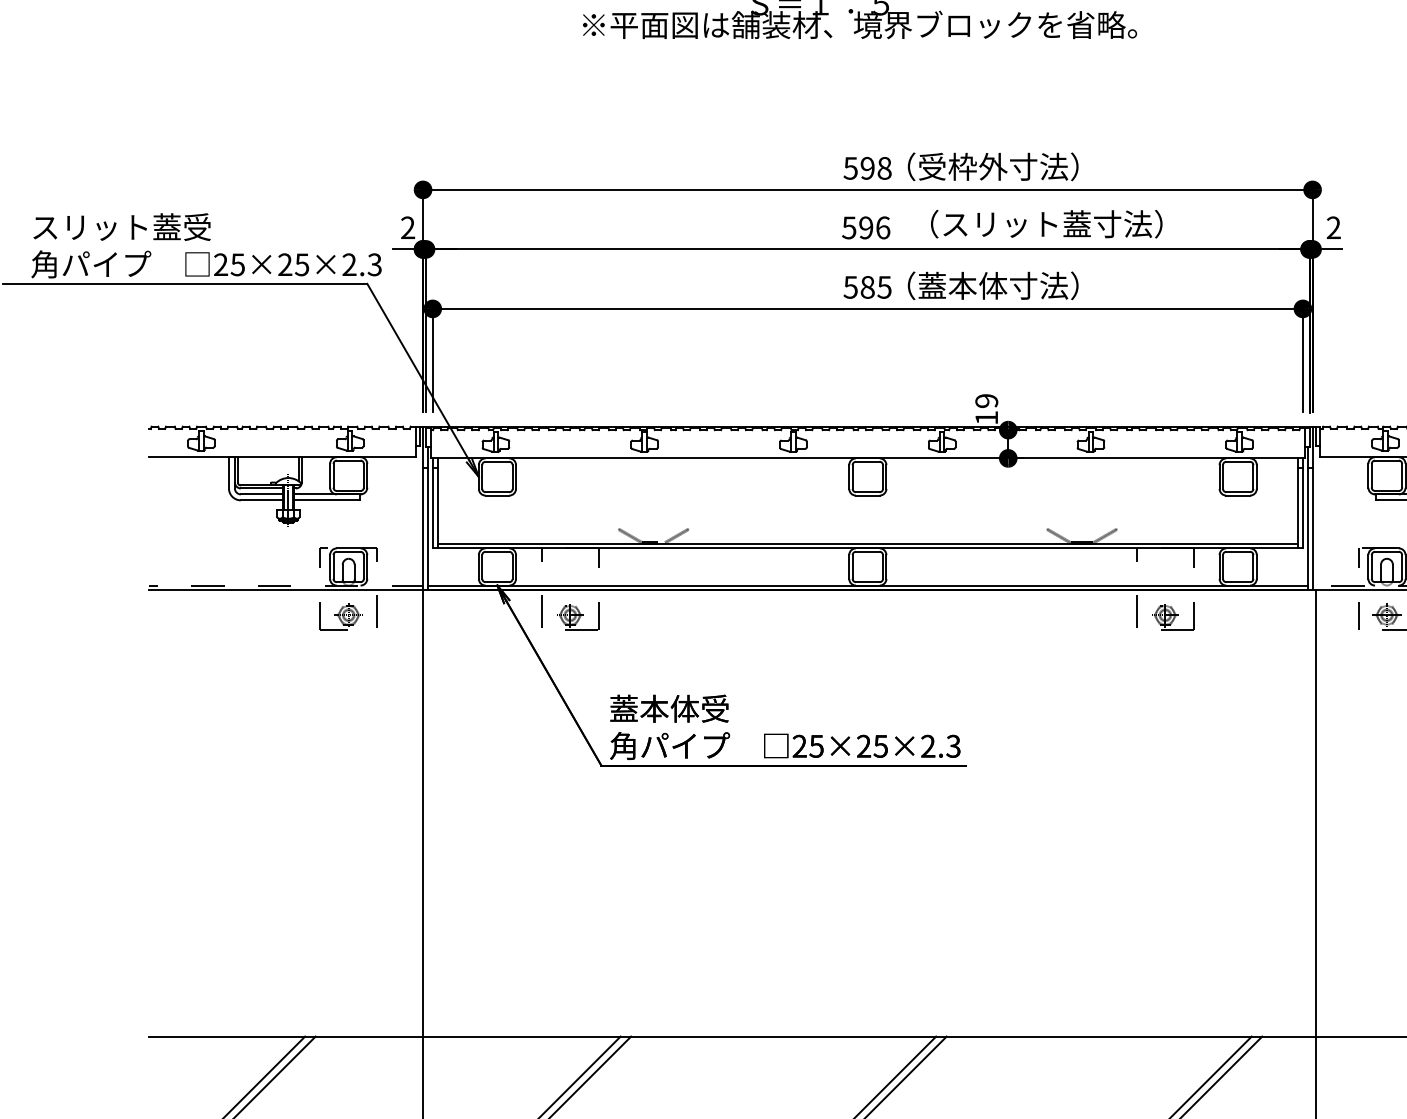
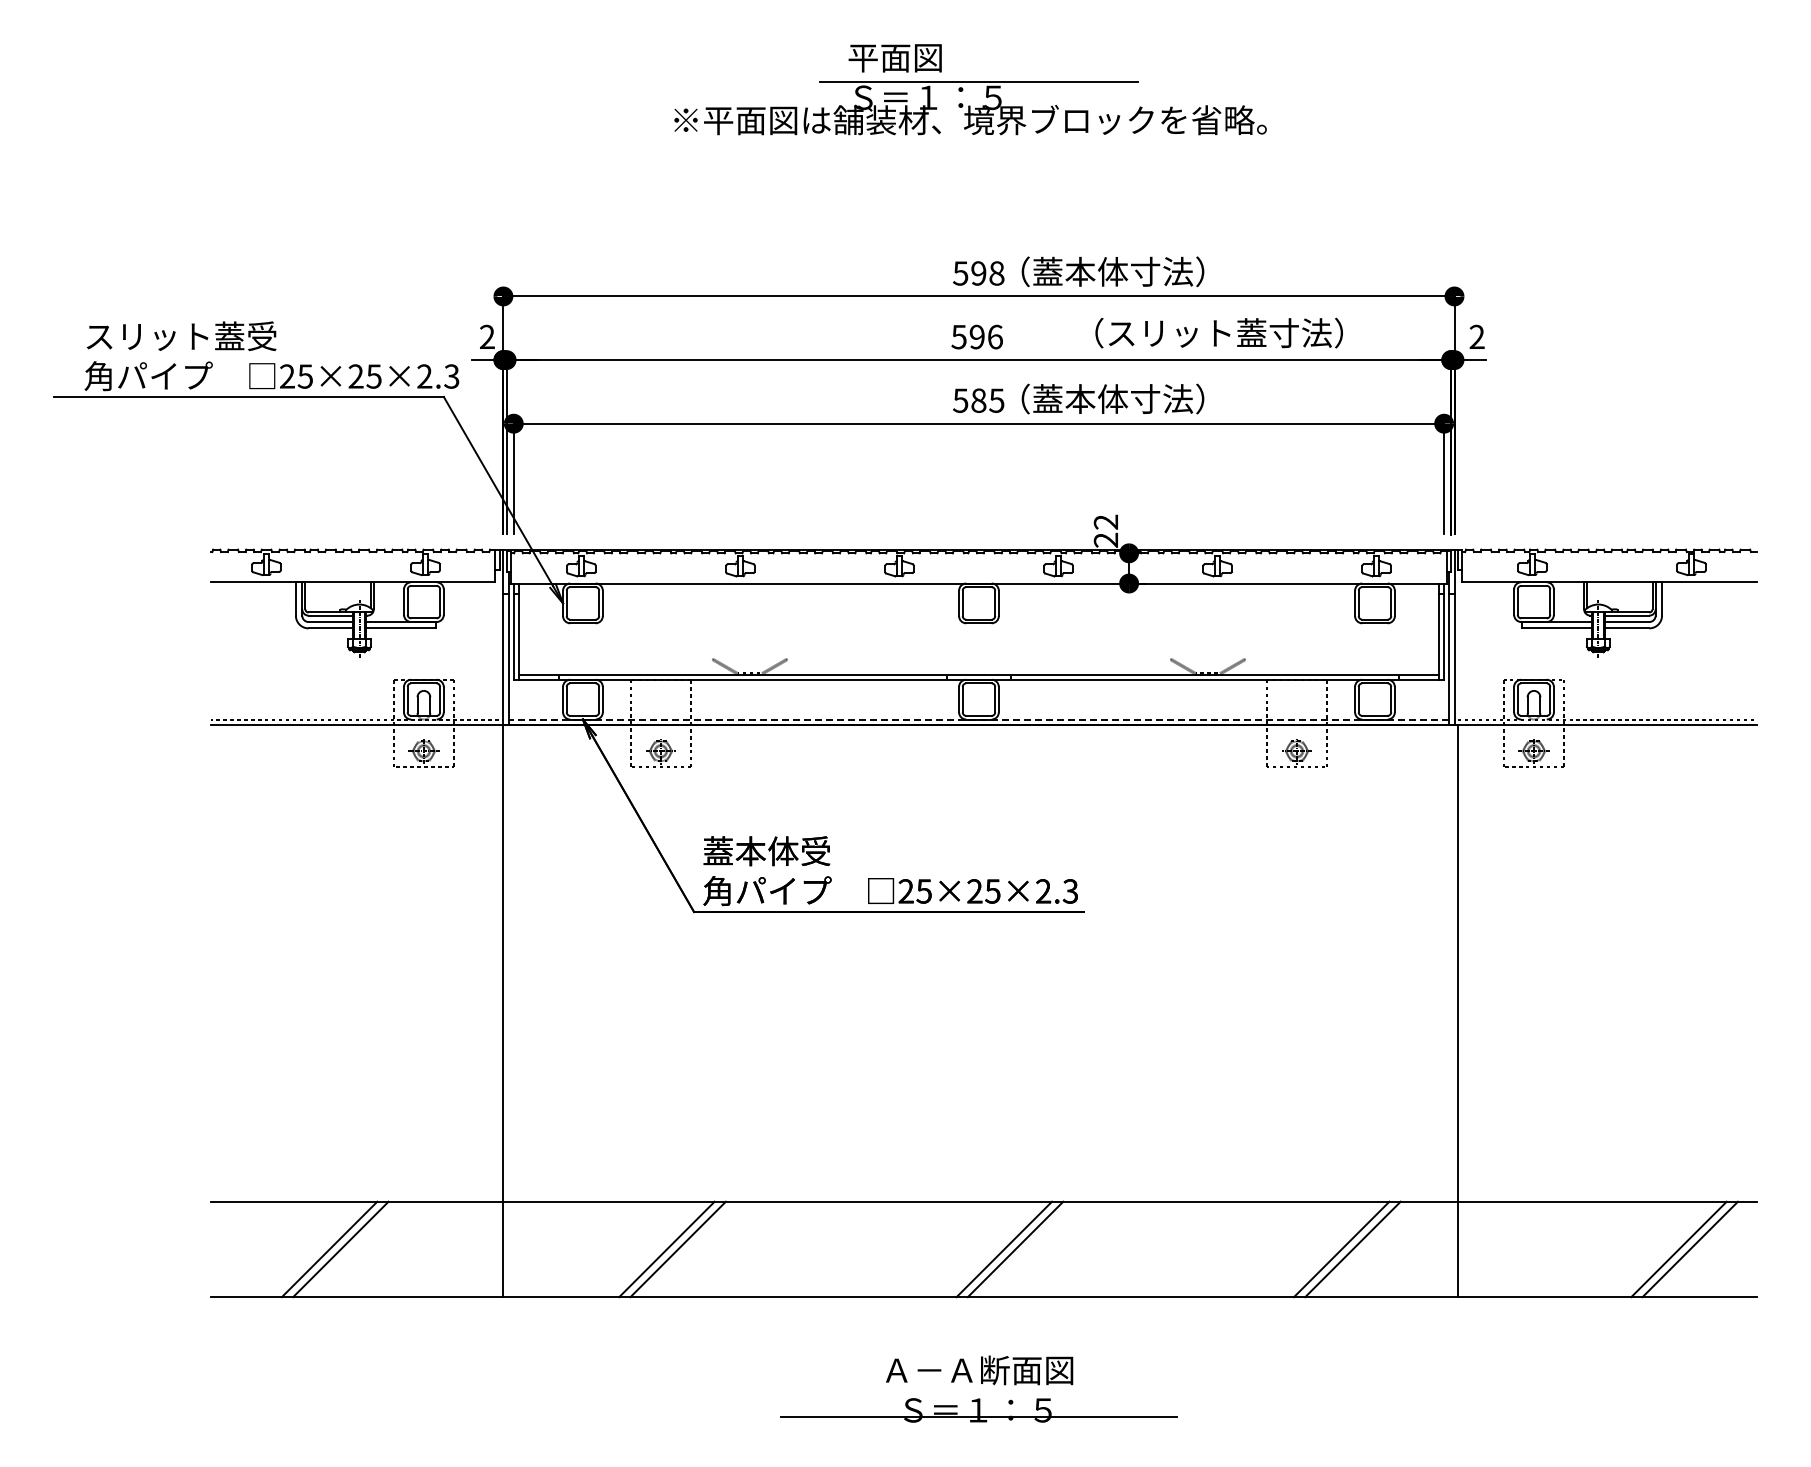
text: (962, 166) -> (1080, 271), （受枠外寸法） -> （蓋本体寸法）
text: (1046, 223) -> (1218, 332), moved
text: (986, 408) -> (1105, 530), 19 -> 22
line: (867, 585) -> (978, 719), solid -> dashed

